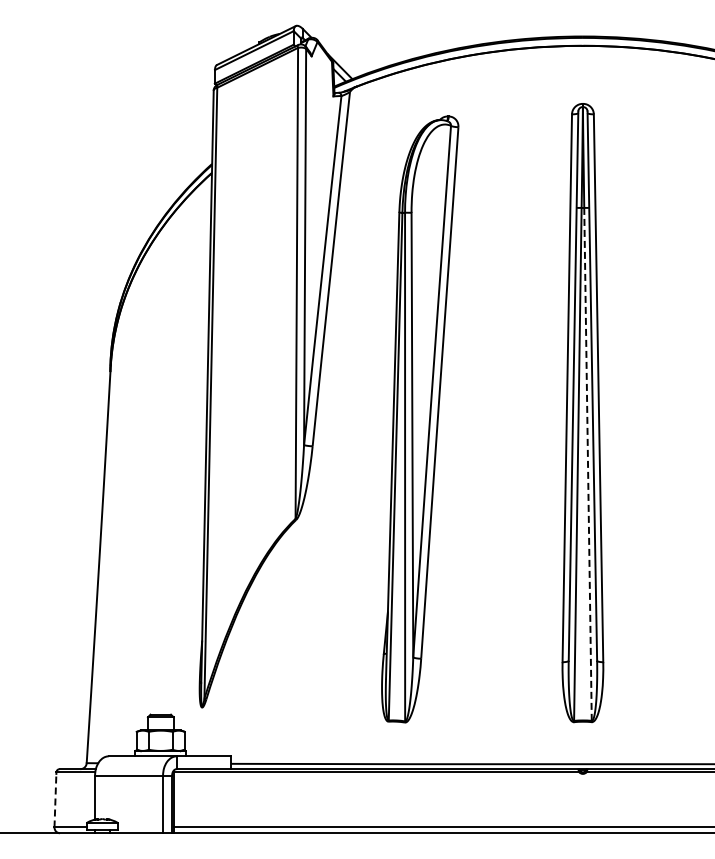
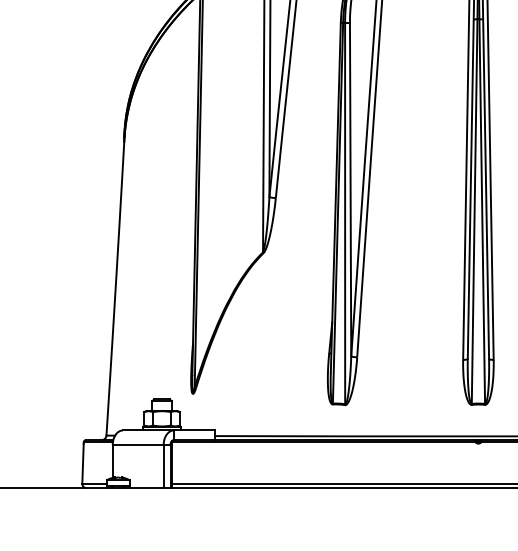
line: (588, 464) -> (482, 211), dashed -> solid
line: (55, 800) -> (83, 463), dashed -> solid

